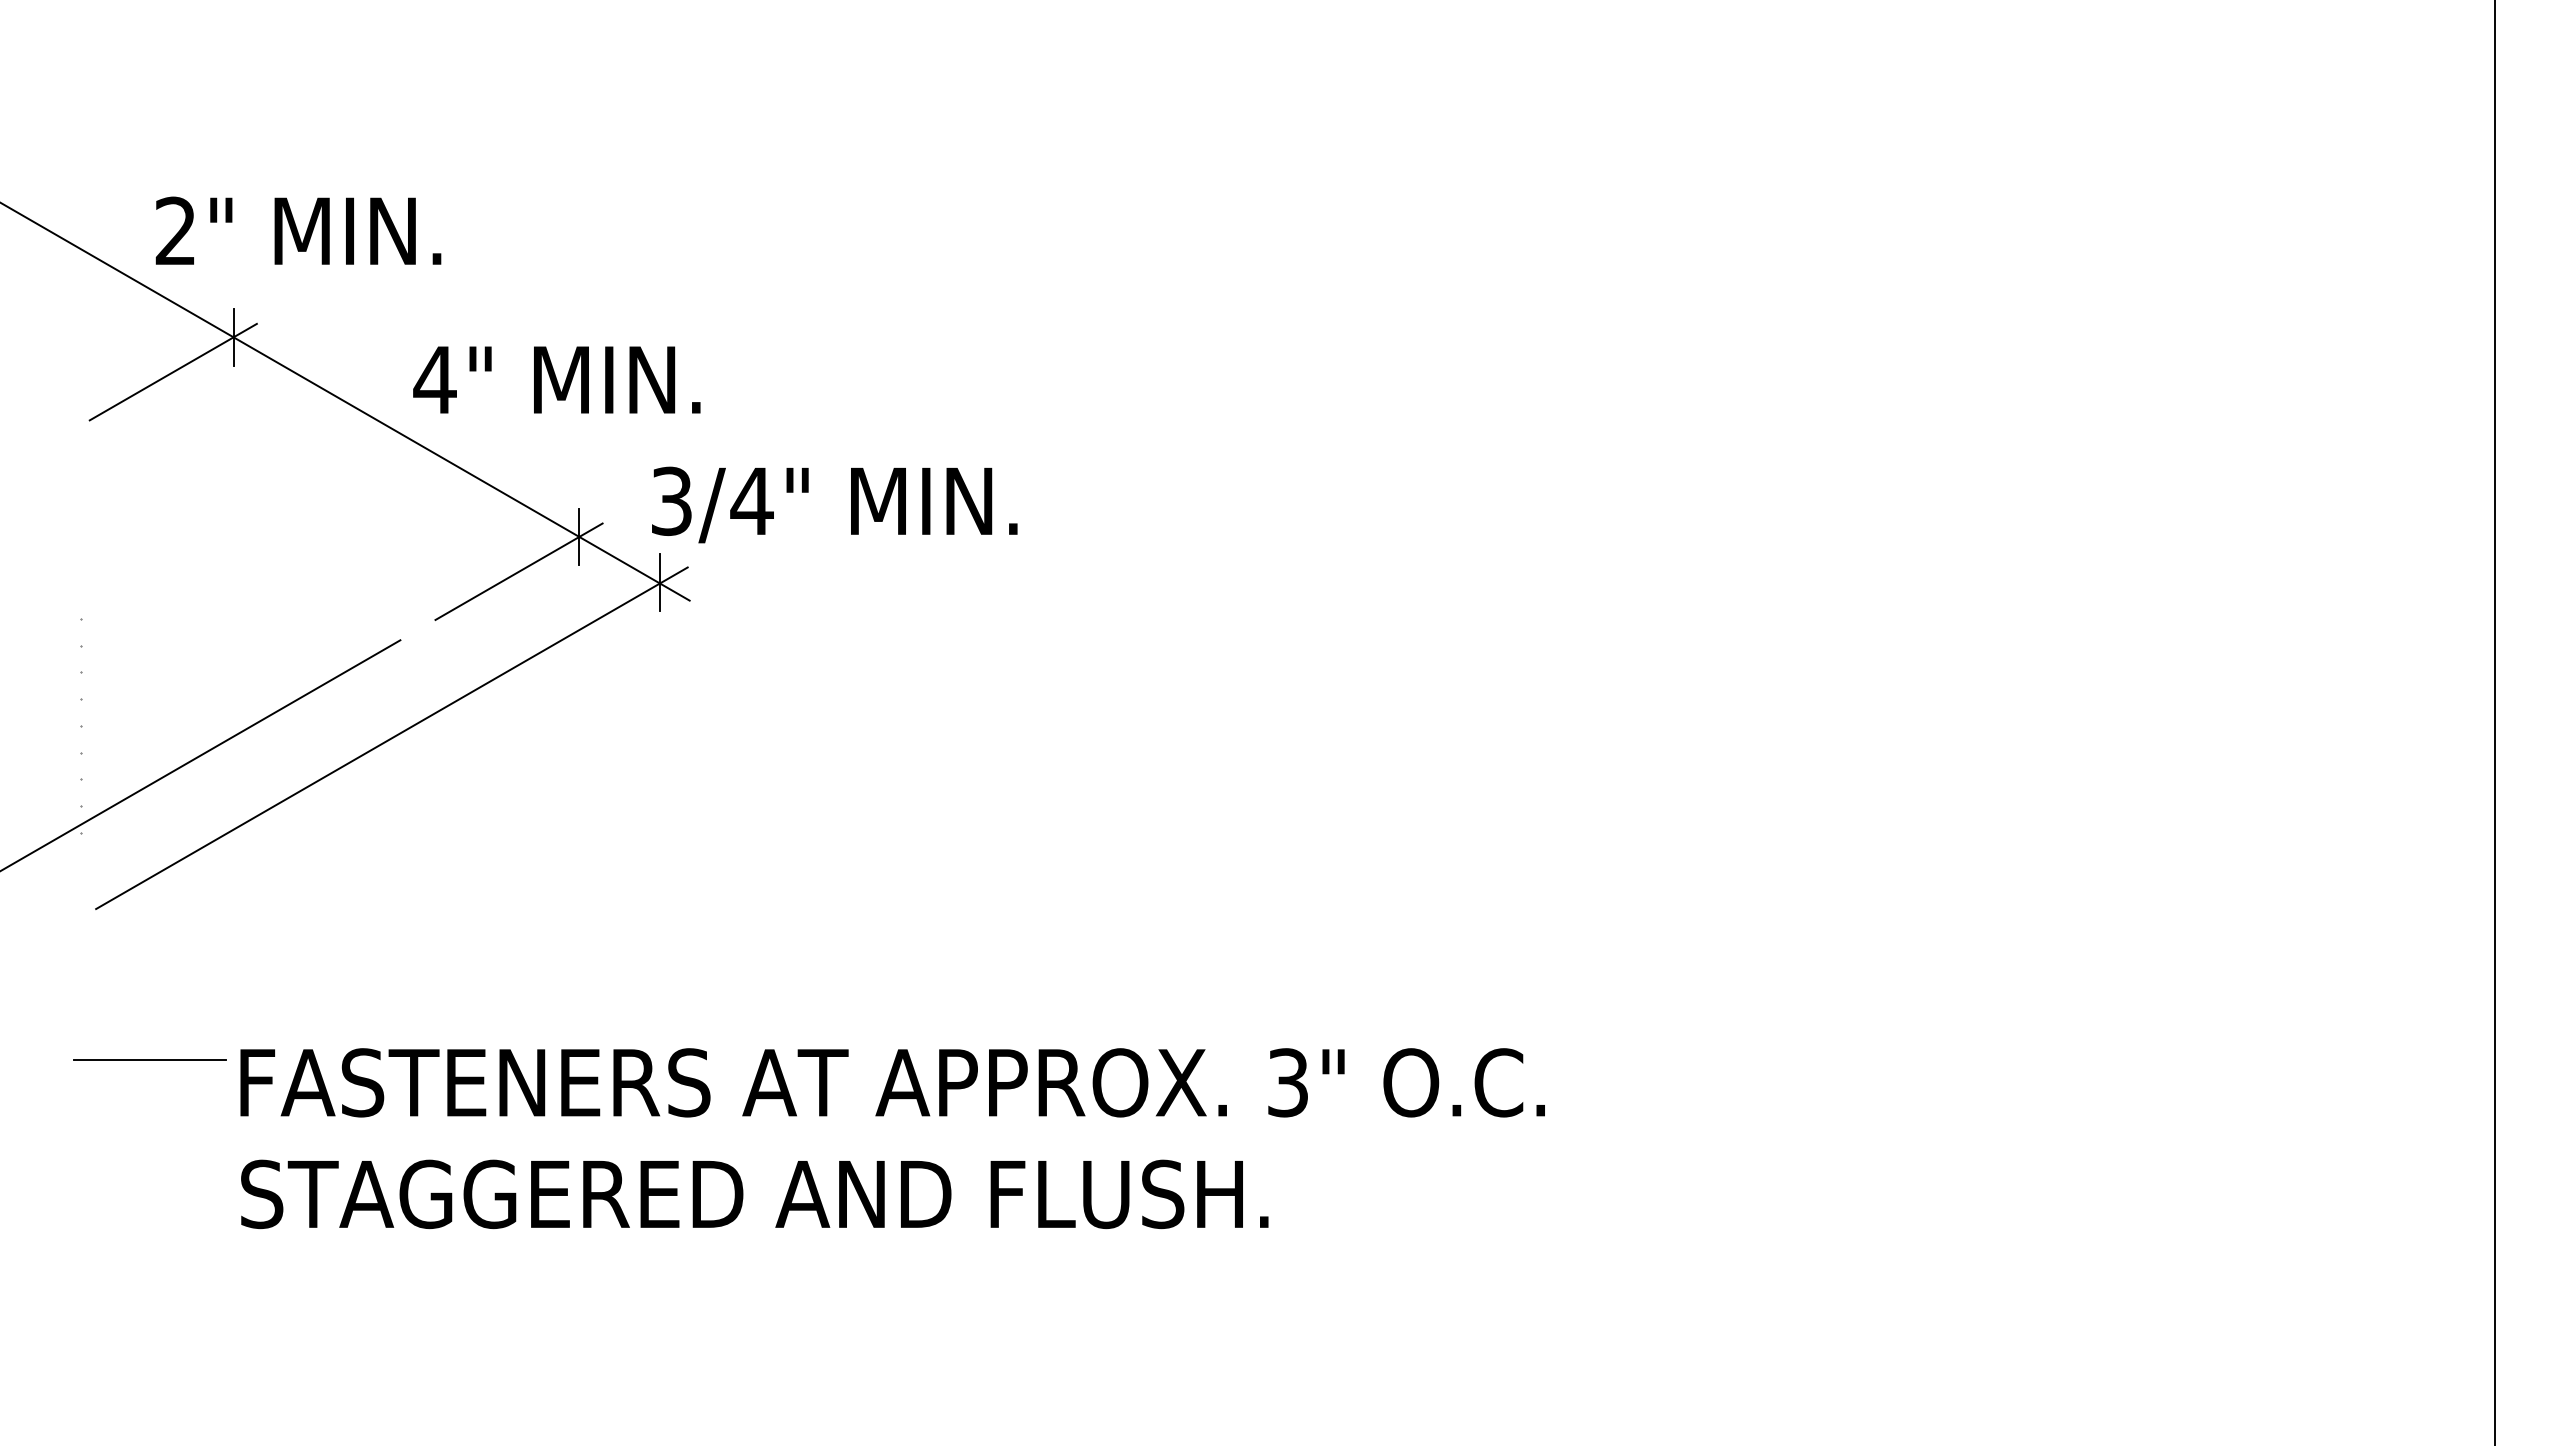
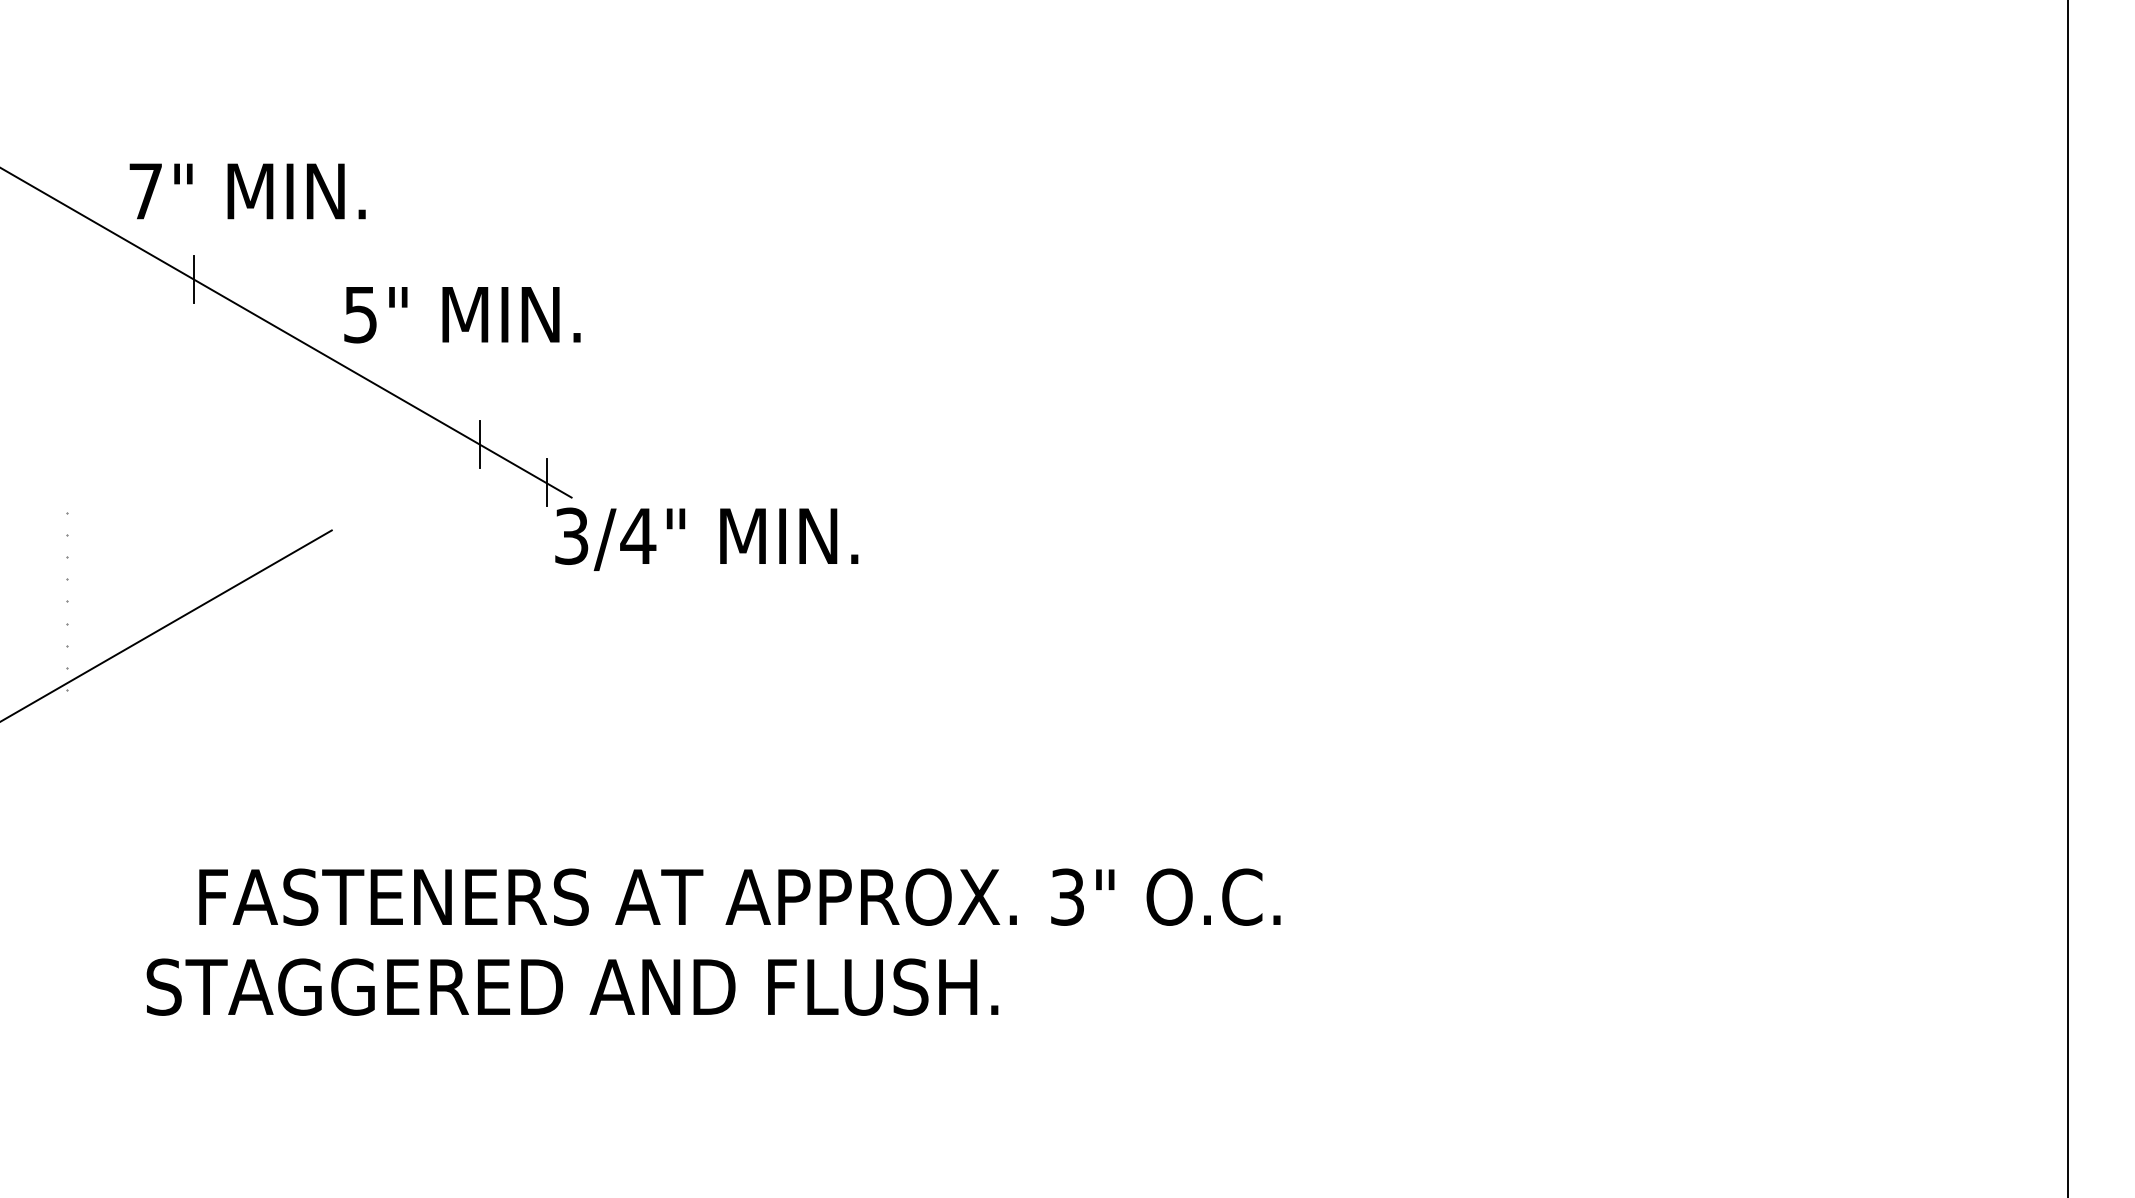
text: (175, 230) -> (145, 190), 2" -> 7"
line: (172, 371) -> (142, 307), removed
text: (434, 380) -> (360, 315), 4" -> 5"
text: (834, 504) -> (706, 538), moved
line: (518, 571) -> (429, 473), removed
line: (391, 738) -> (324, 611), removed
line: (149, 1060) -> (123, 878), removed
text: (754, 1194) -> (572, 987), moved

